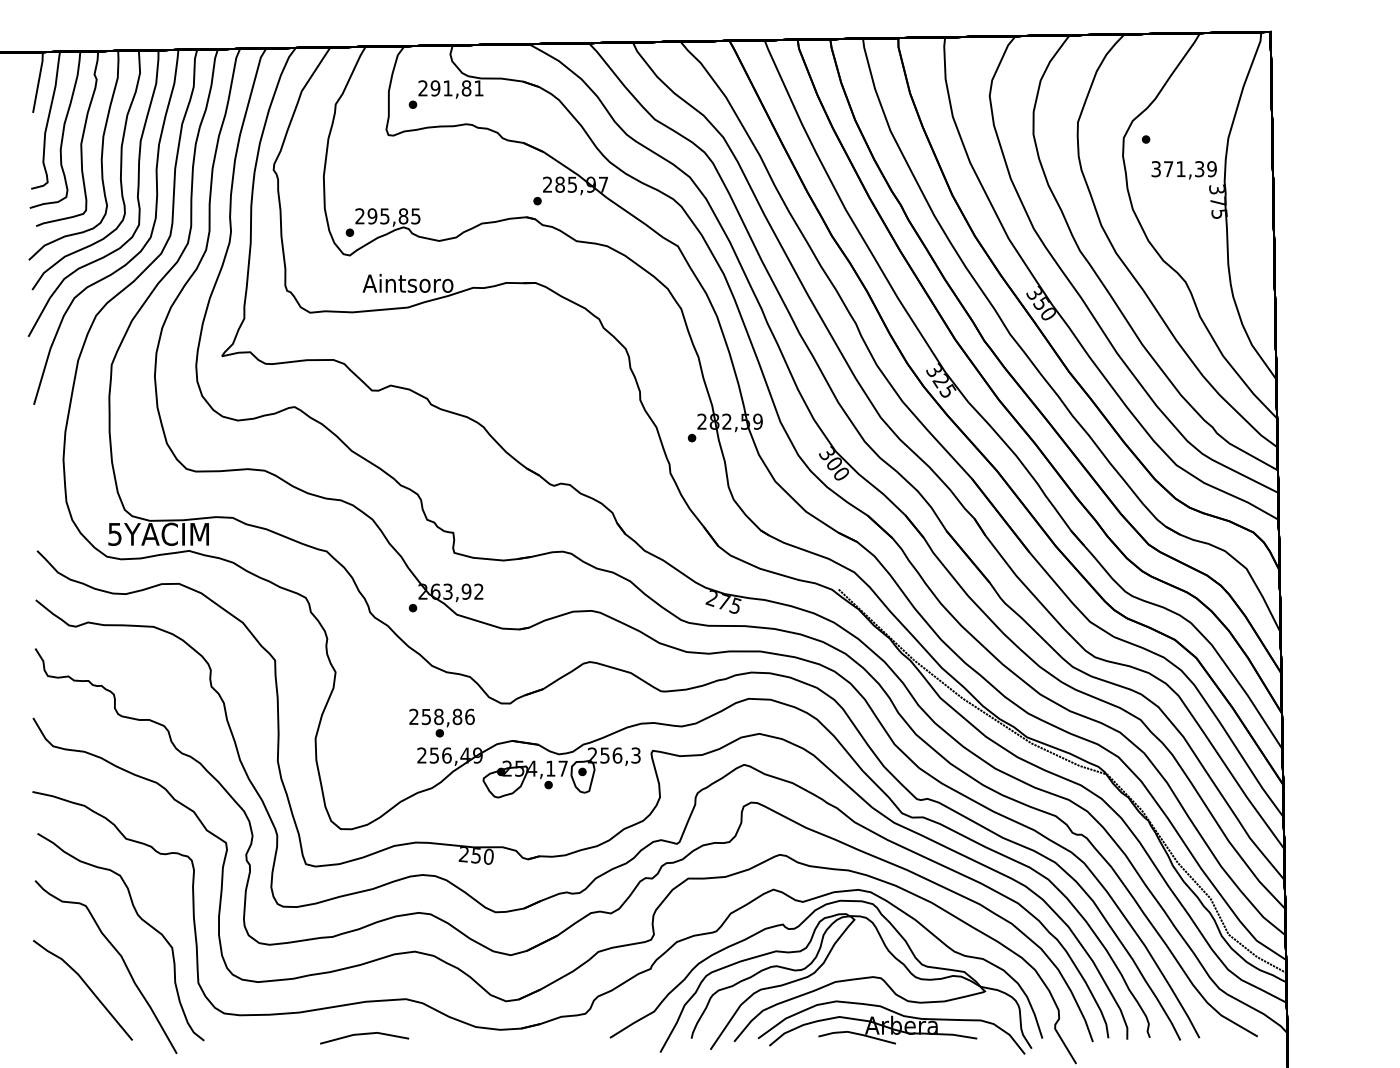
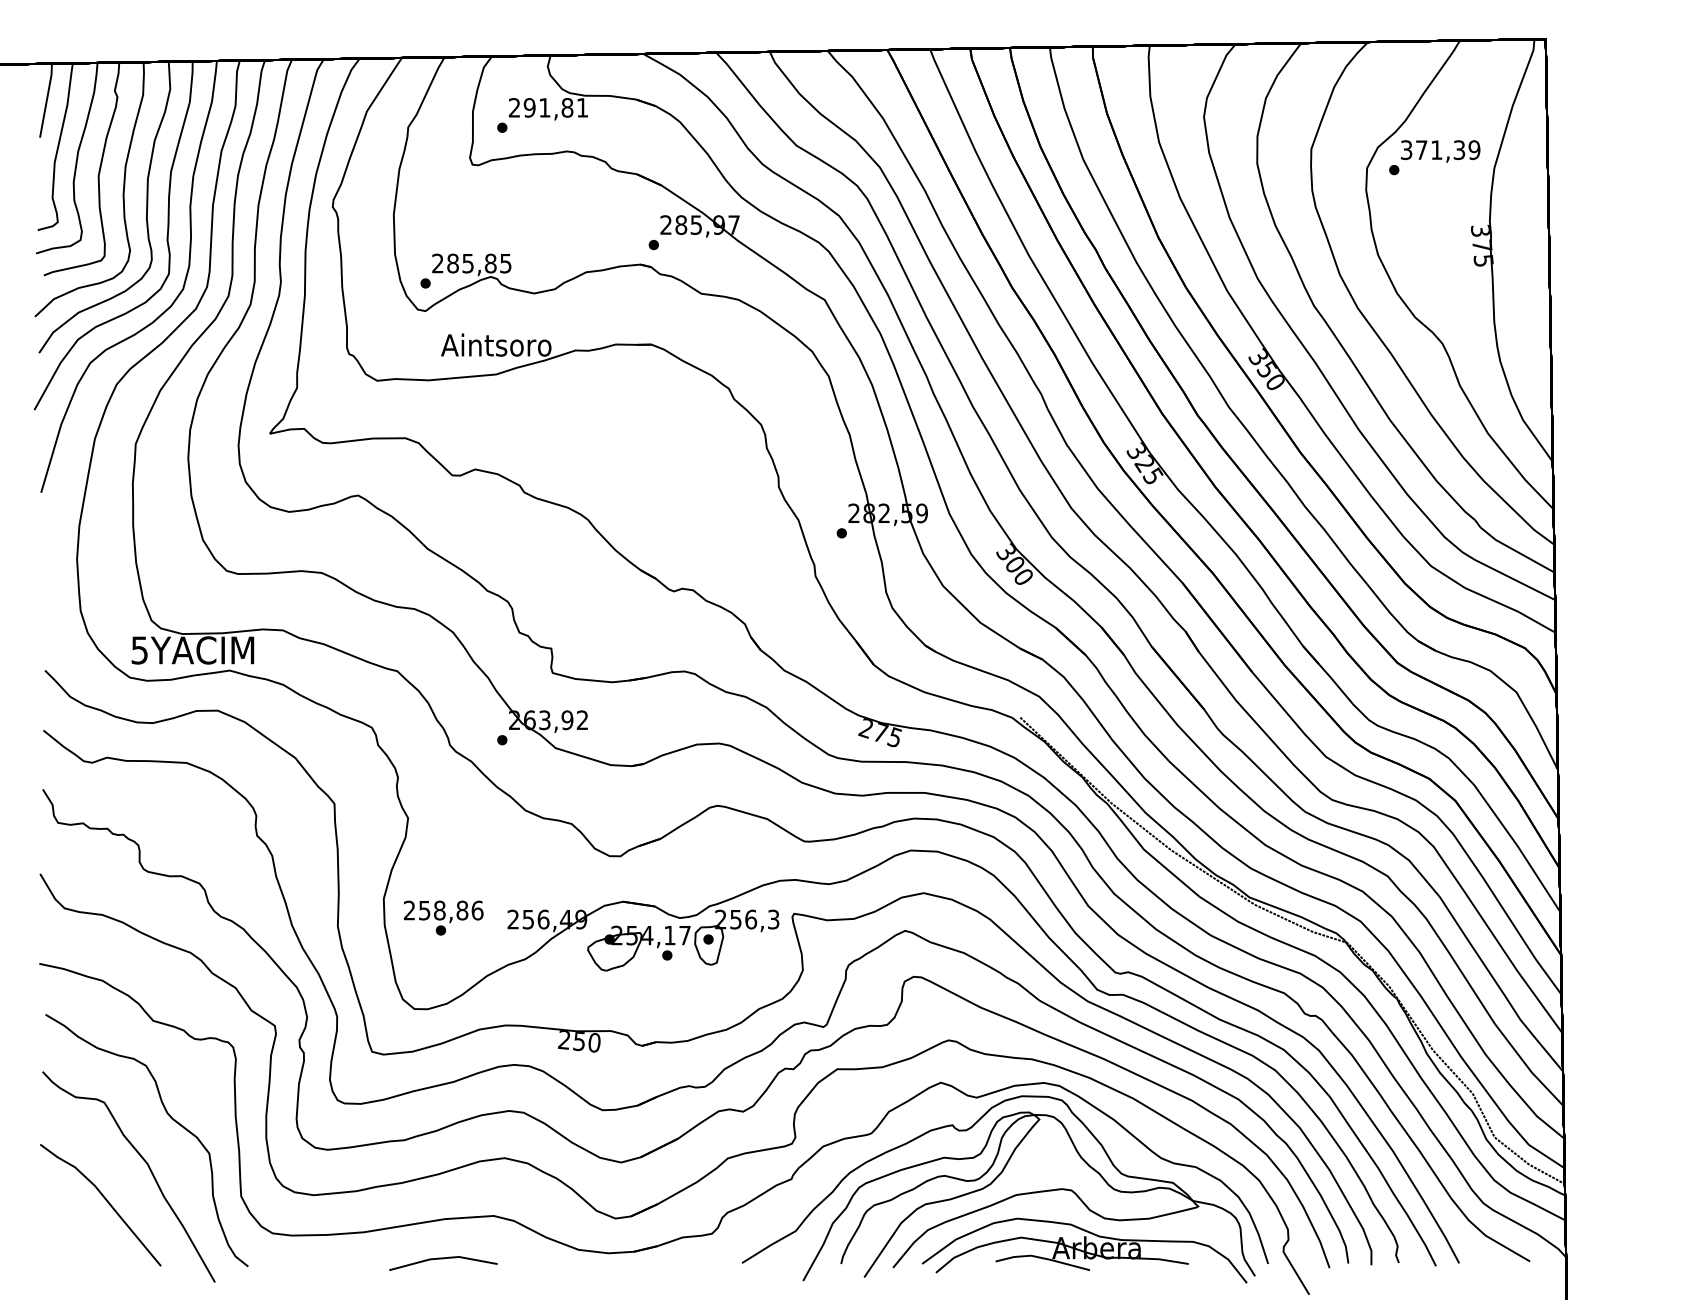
text: (1184, 170) -> (1440, 151), moved
text: (372, 216) -> (452, 263), 295,85 -> 285,85
text: (441, 722) -> (443, 917), moved

